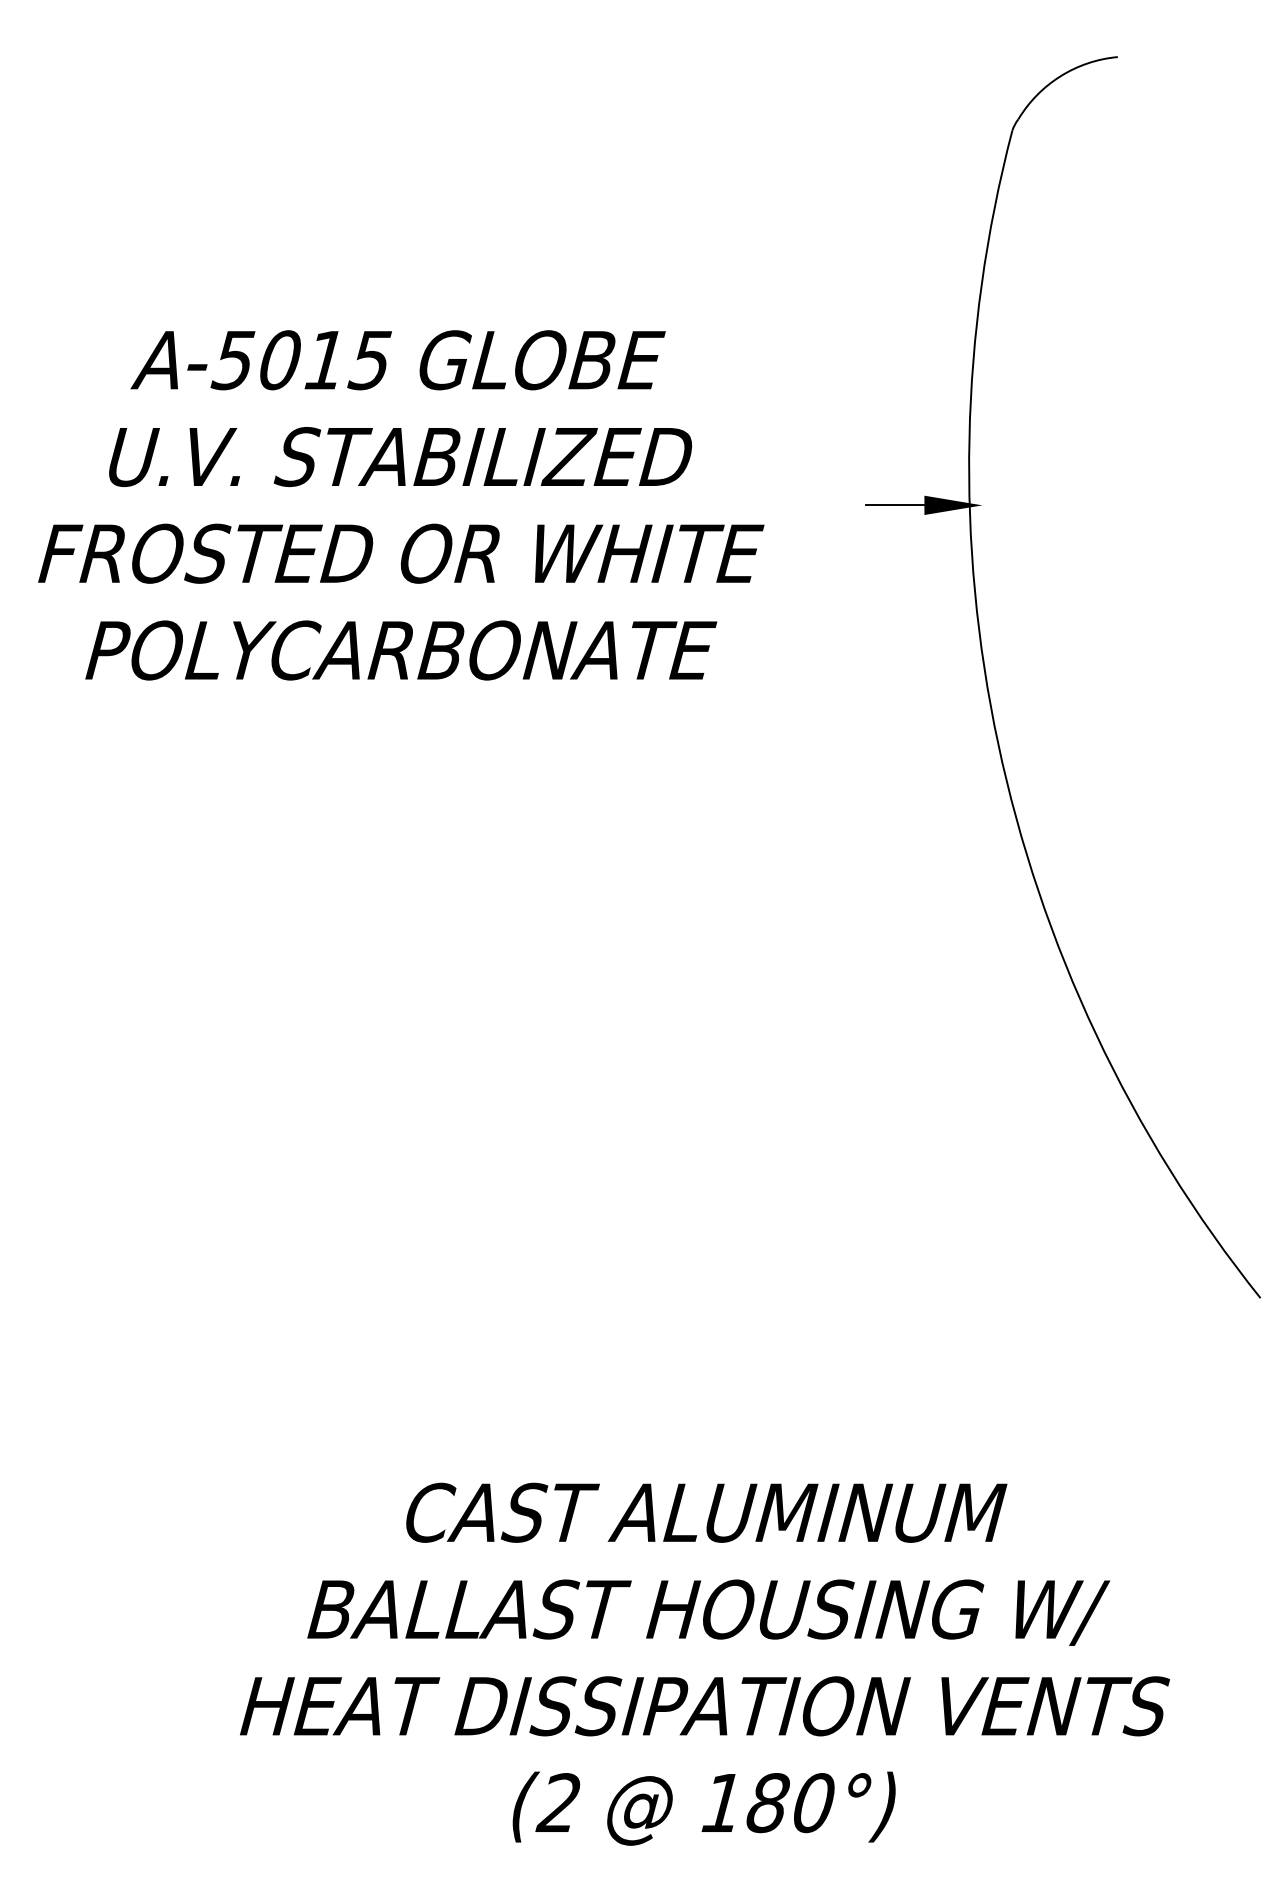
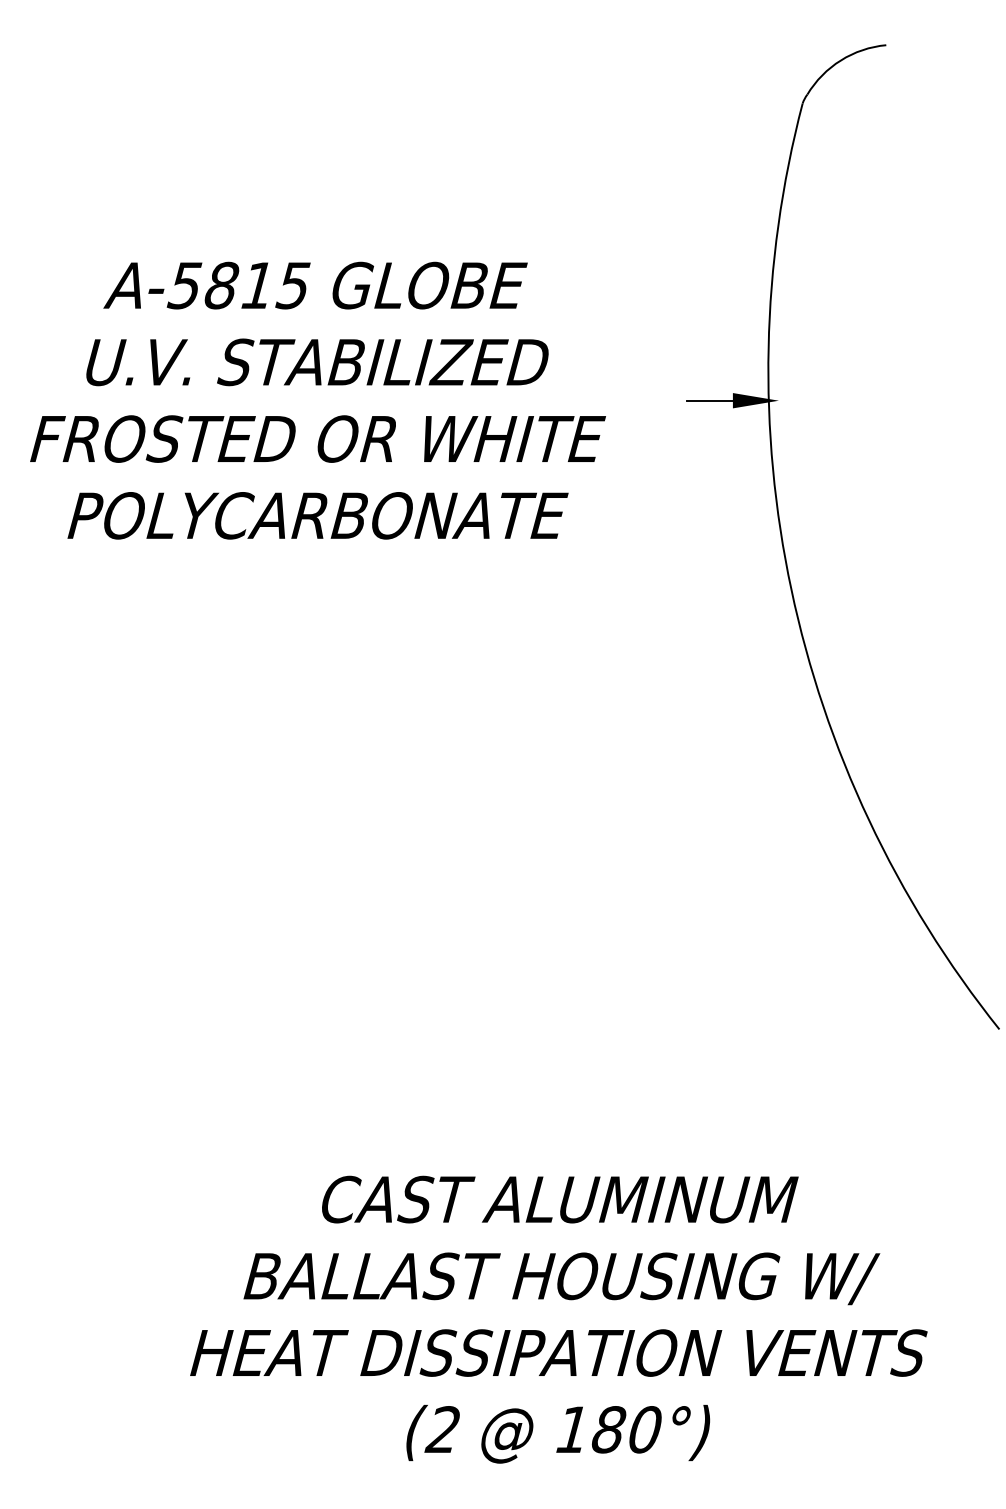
text: (279, 360) -> (221, 285), A-5015 -> A-5815

